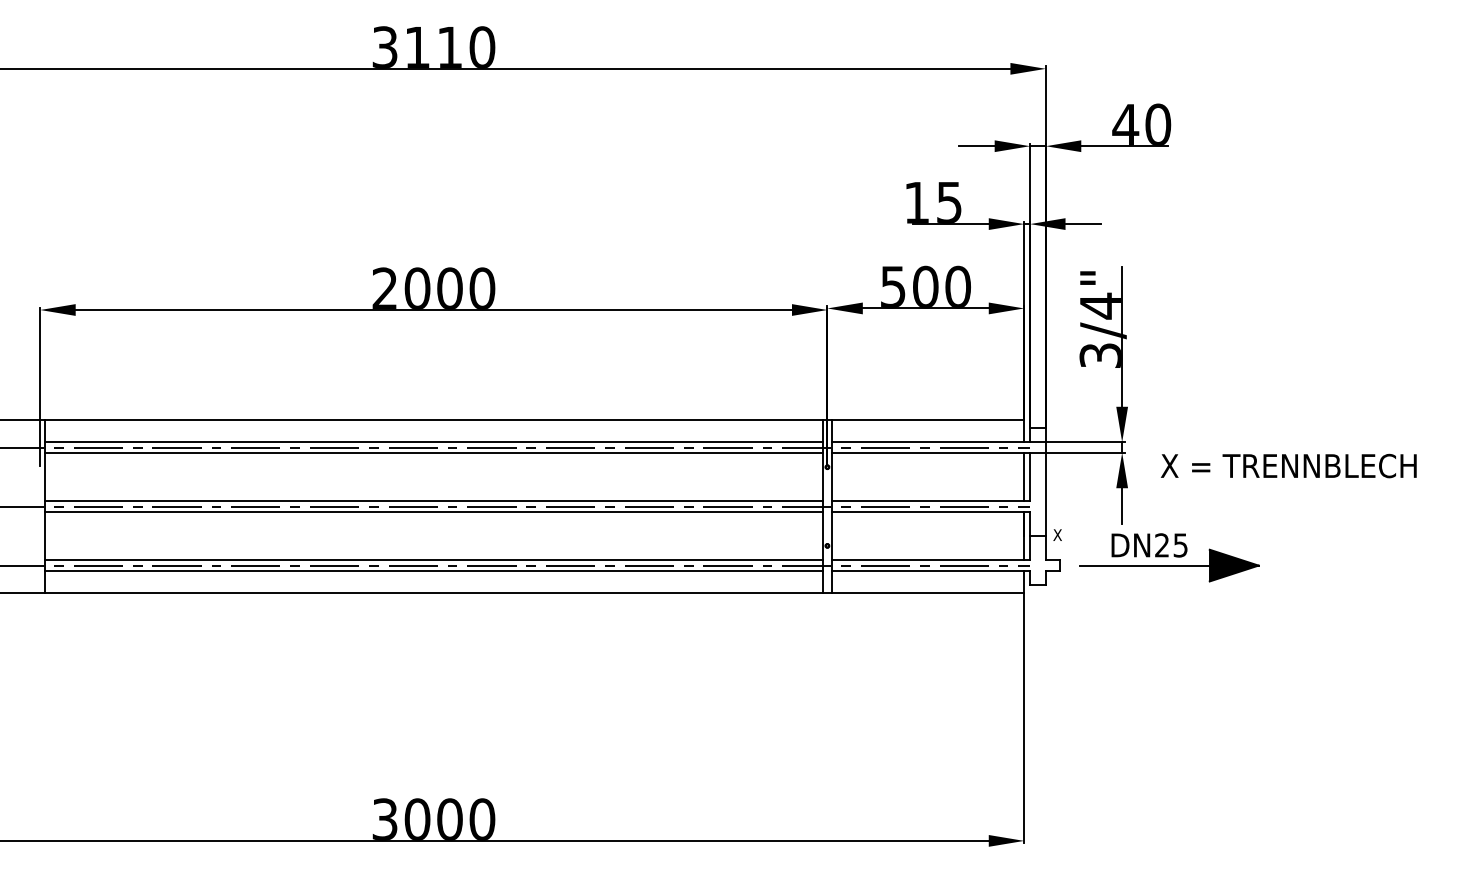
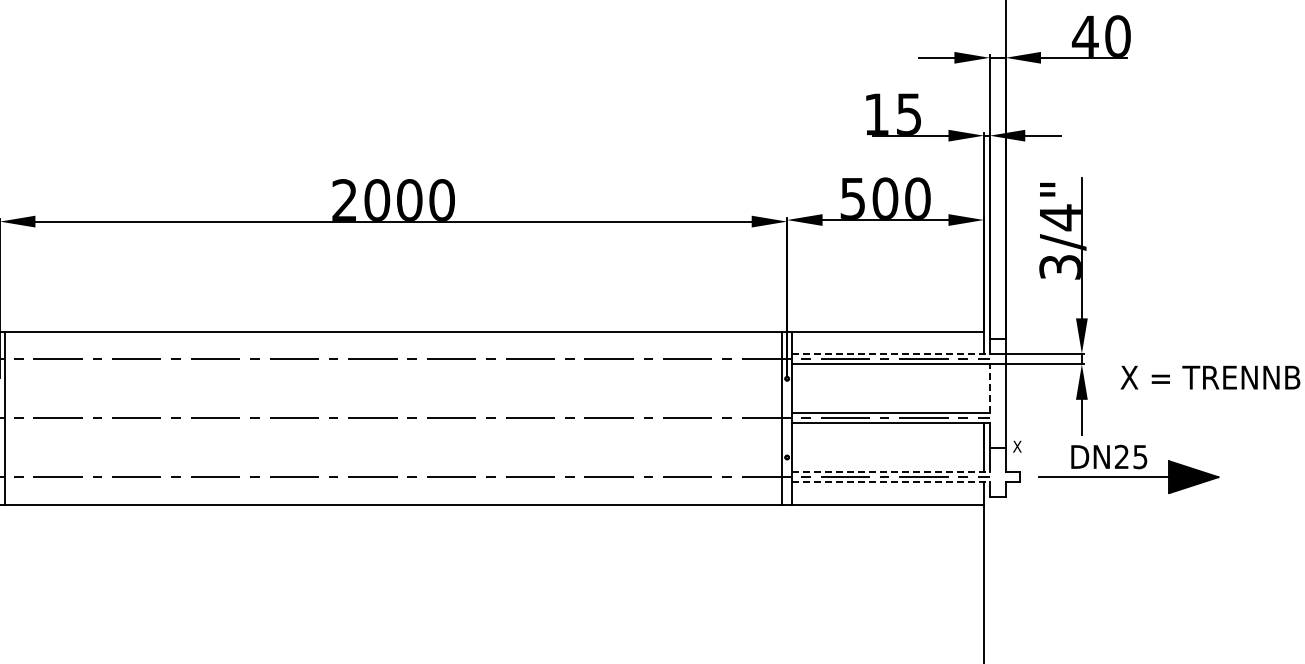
line: (433, 442) -> (393, 354), removed
line: (931, 442) -> (891, 354), solid -> dashed
line: (433, 452) -> (393, 364), removed
line: (1024, 476) -> (984, 388), removed
line: (1030, 476) -> (990, 388), solid -> dashed
line: (433, 501) -> (393, 413), removed
line: (433, 511) -> (393, 423), removed
line: (433, 560) -> (393, 472), removed
line: (931, 560) -> (891, 472), solid -> dashed
line: (433, 570) -> (393, 482), removed
line: (931, 570) -> (891, 482), solid -> dashed

